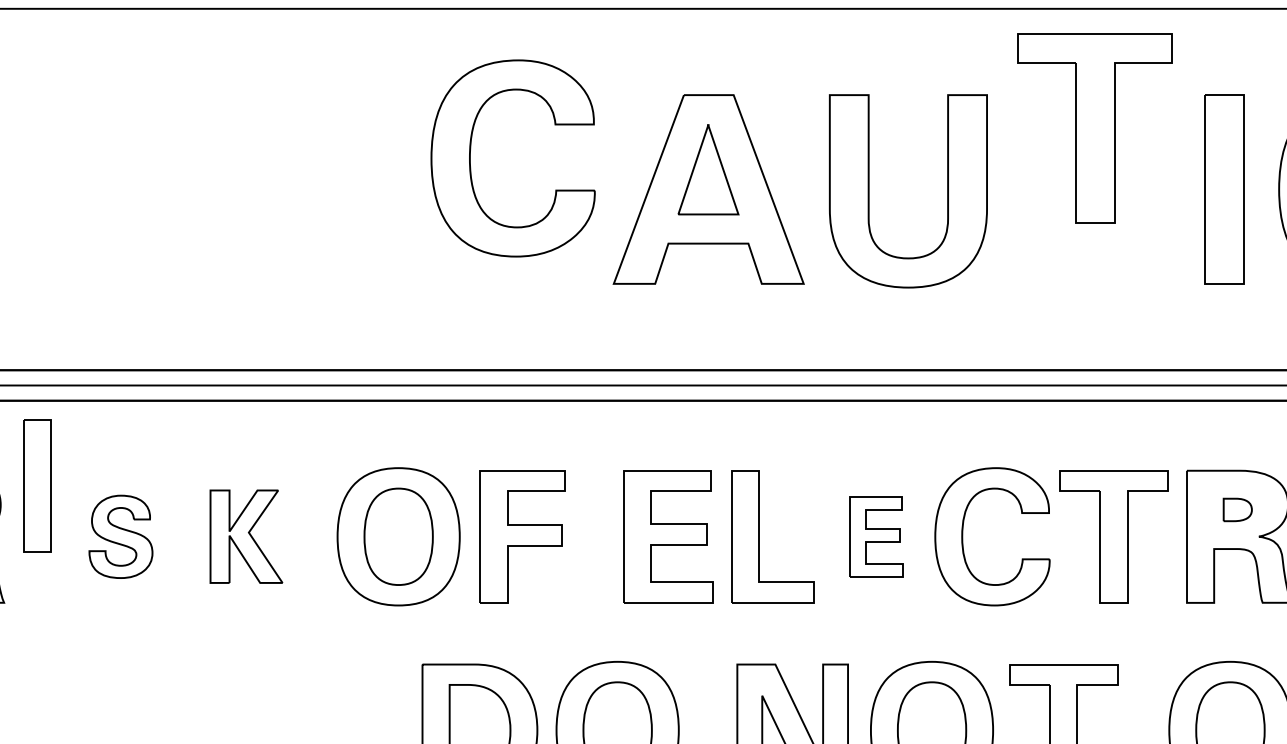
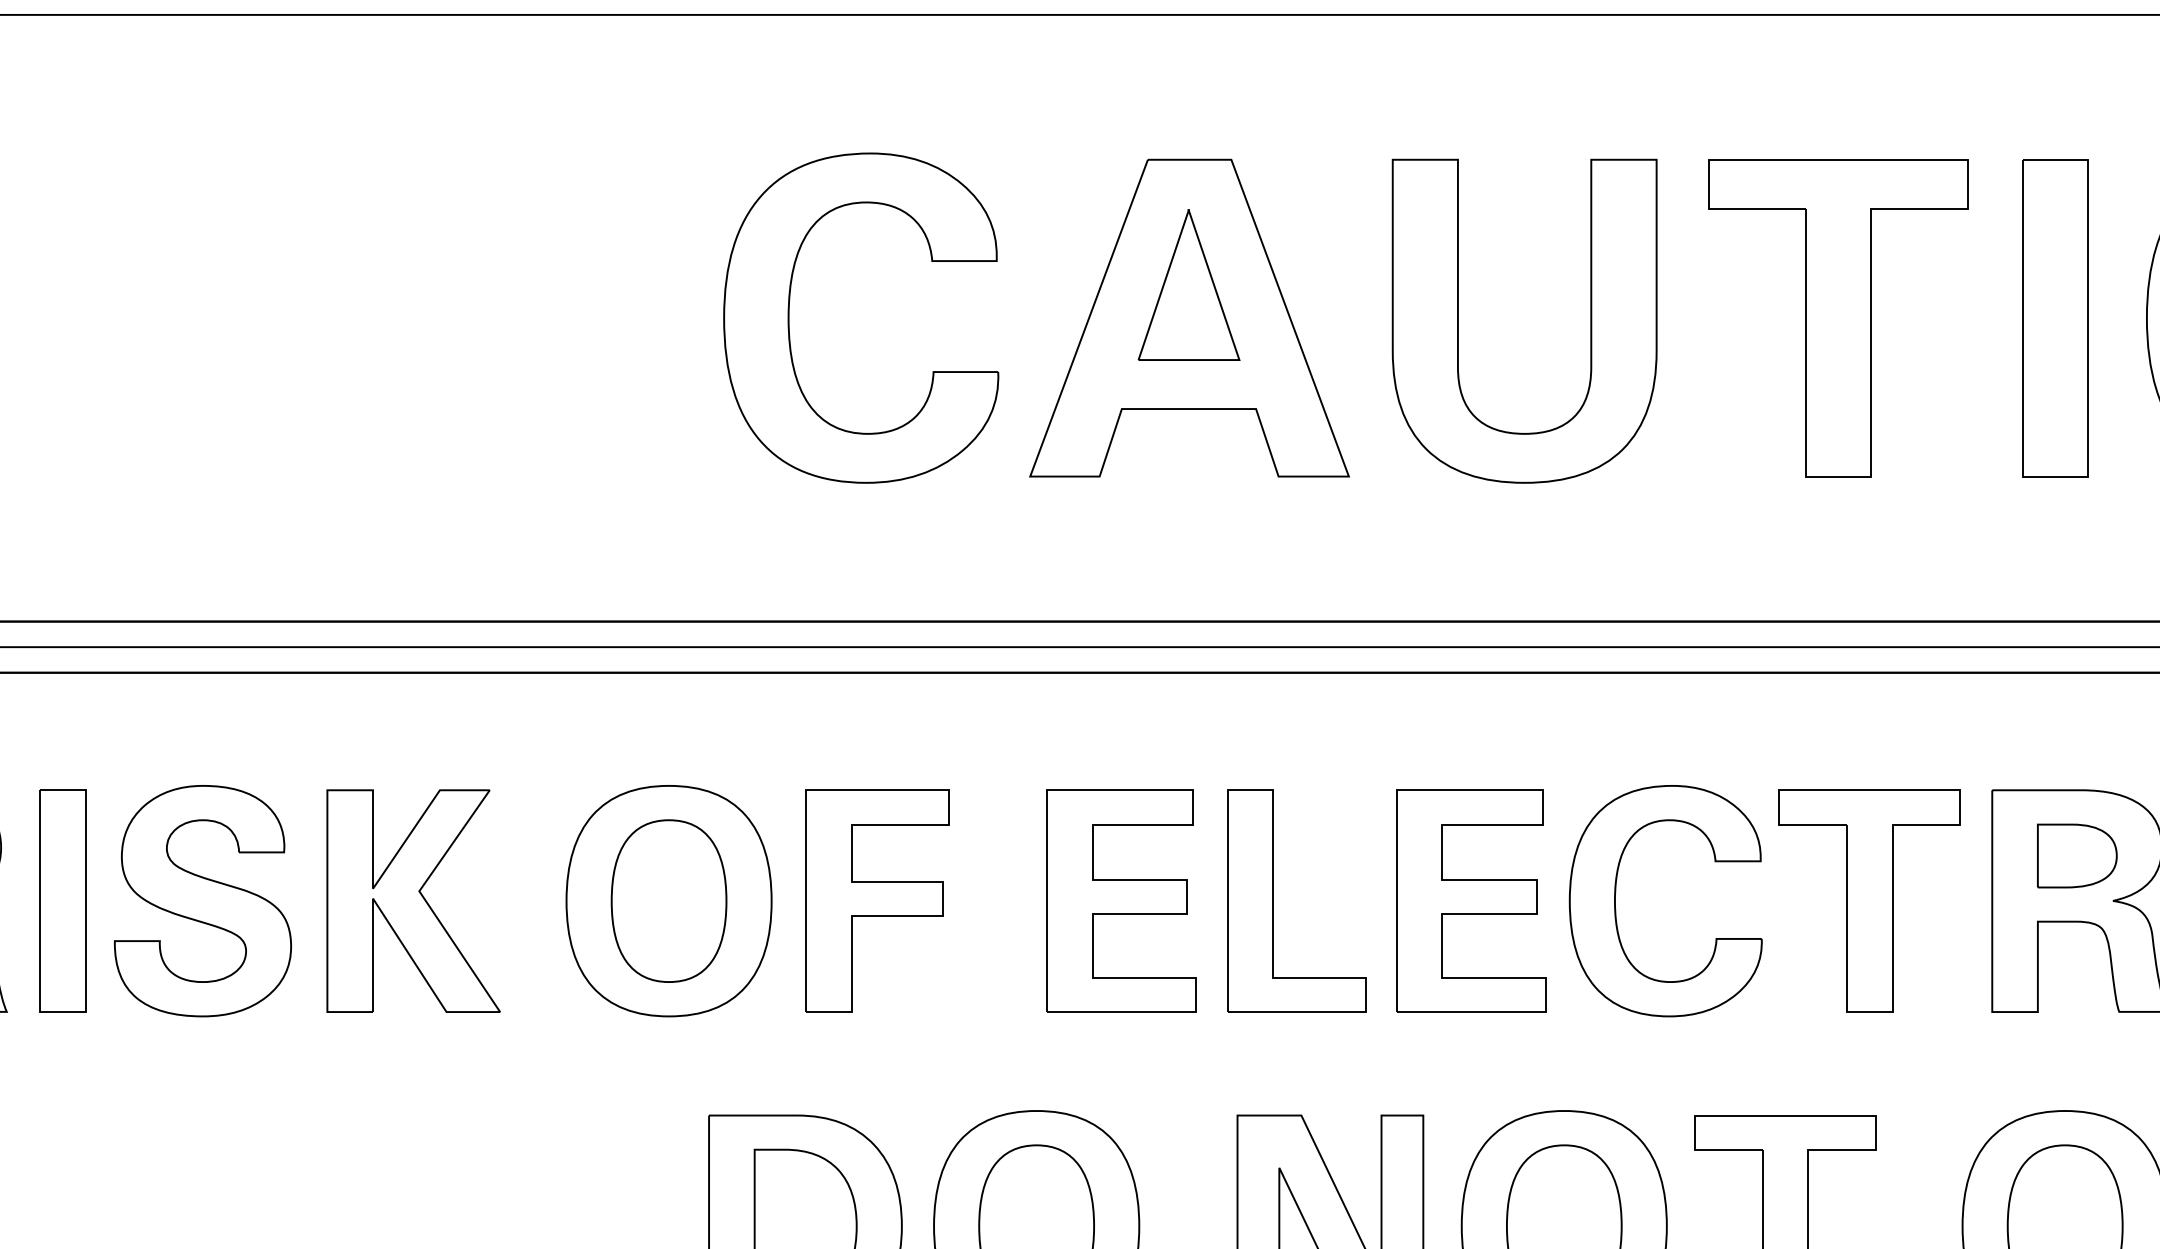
part: (1094, 128) -> (1837, 318), moved
part: (470, 158) -> (789, 318), moved
part: (37, 485) -> (62, 900), moved
part: (1237, 509) -> (2077, 855), size x1.67
part: (120, 536) -> (202, 900), size x1.67
part: (246, 536) -> (413, 900), size x1.43
part: (876, 536) -> (1471, 900), size x1.67

